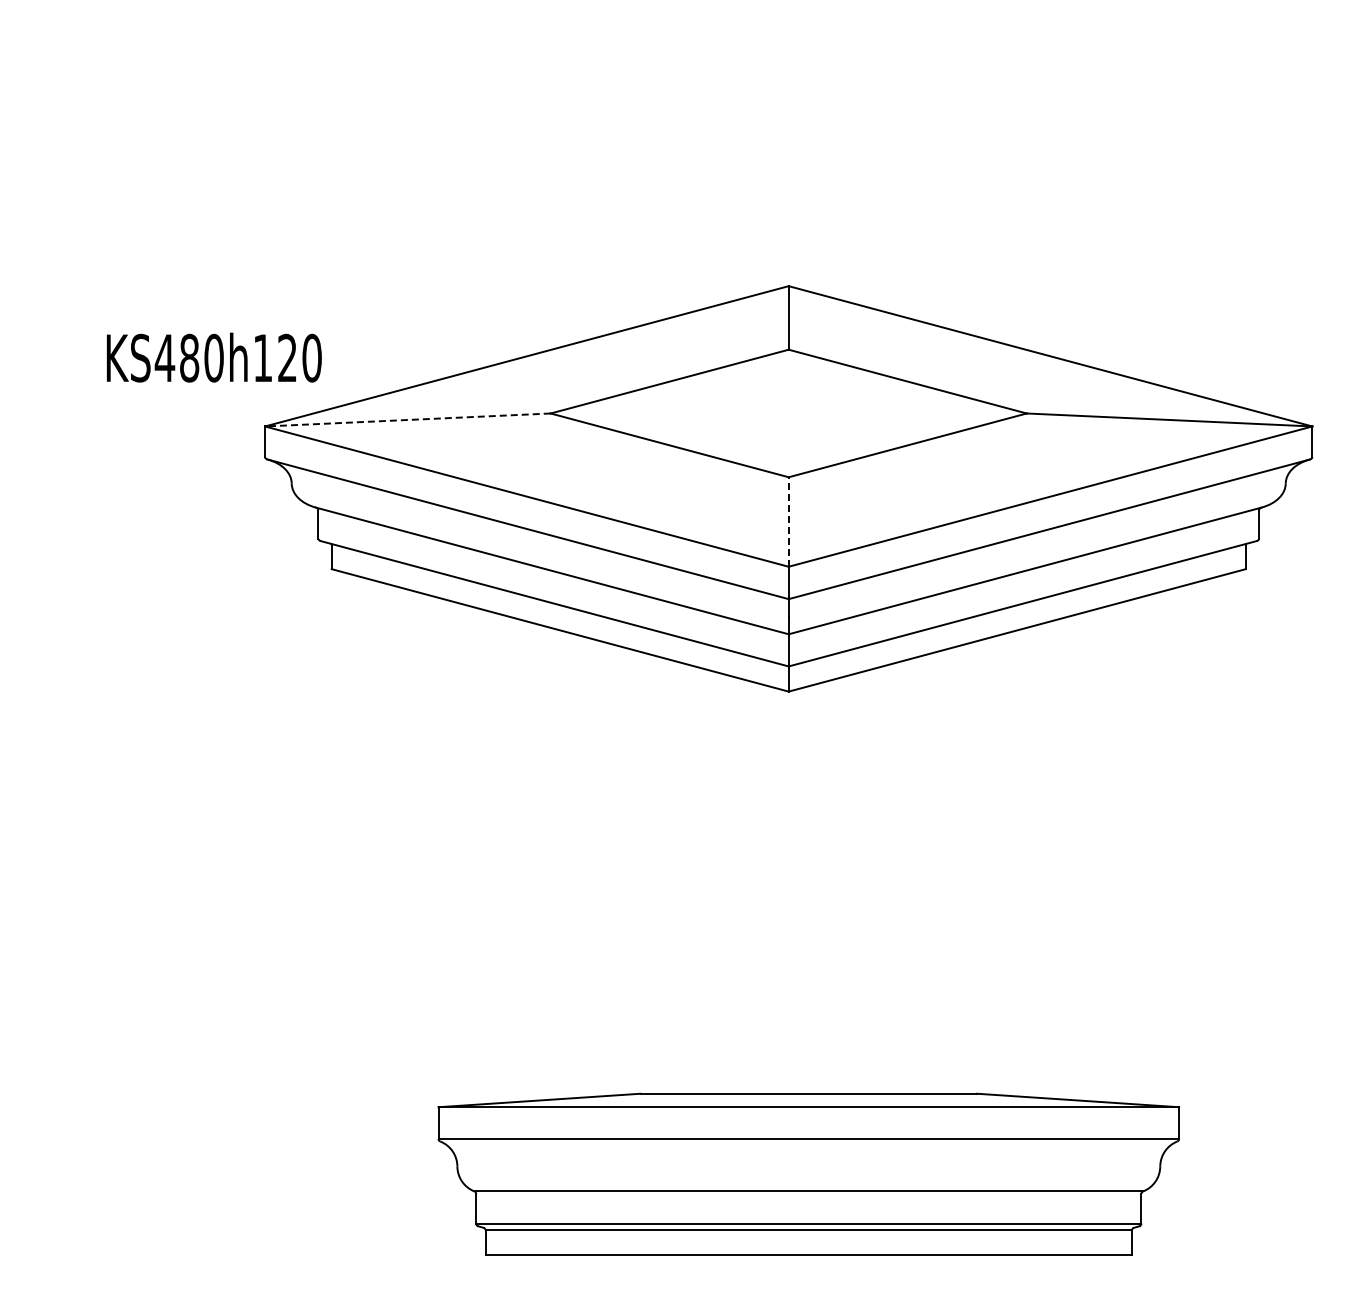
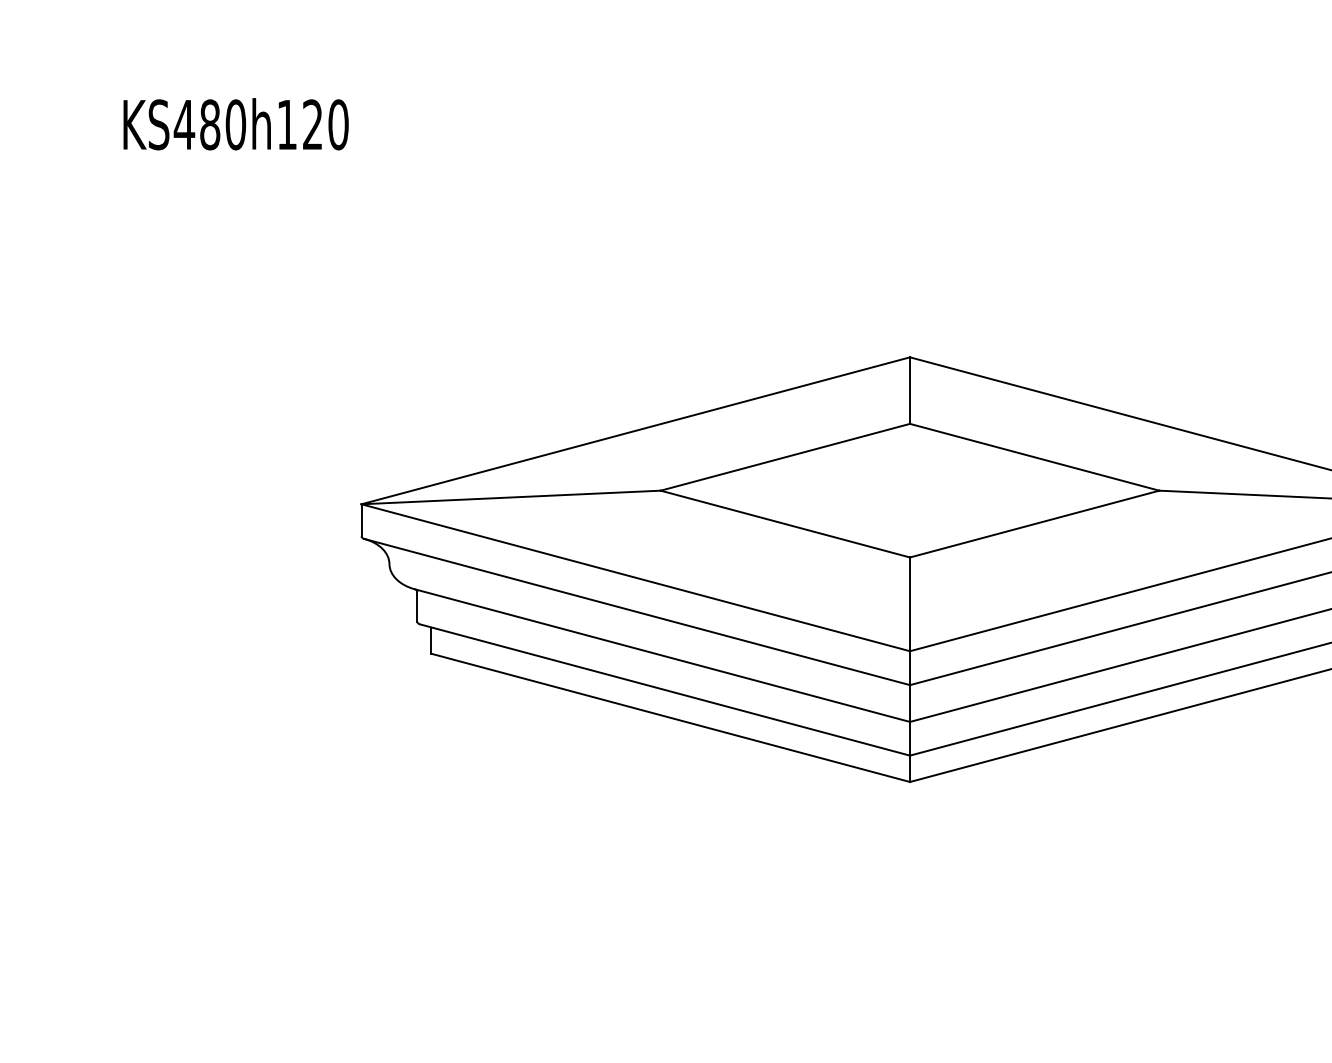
text: (214, 357) -> (236, 124), moved
line: (407, 419) -> (510, 496), dashed -> solid
line: (788, 522) -> (909, 604), dashed -> solid

